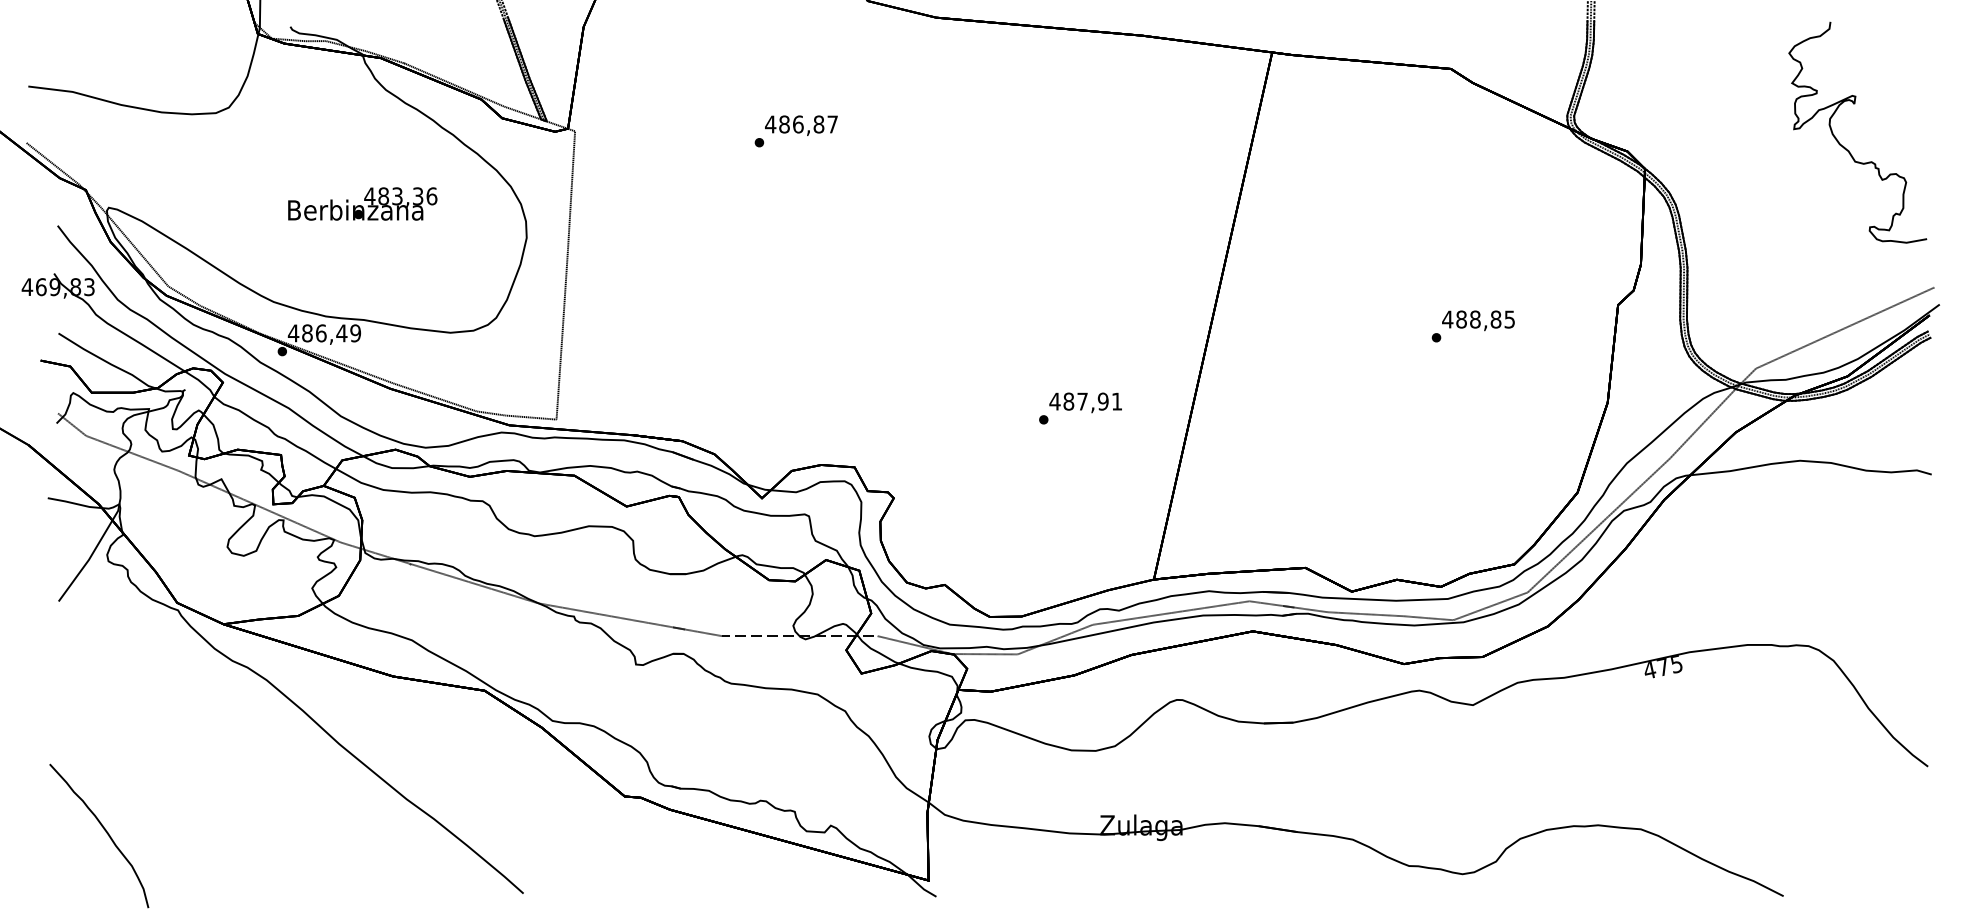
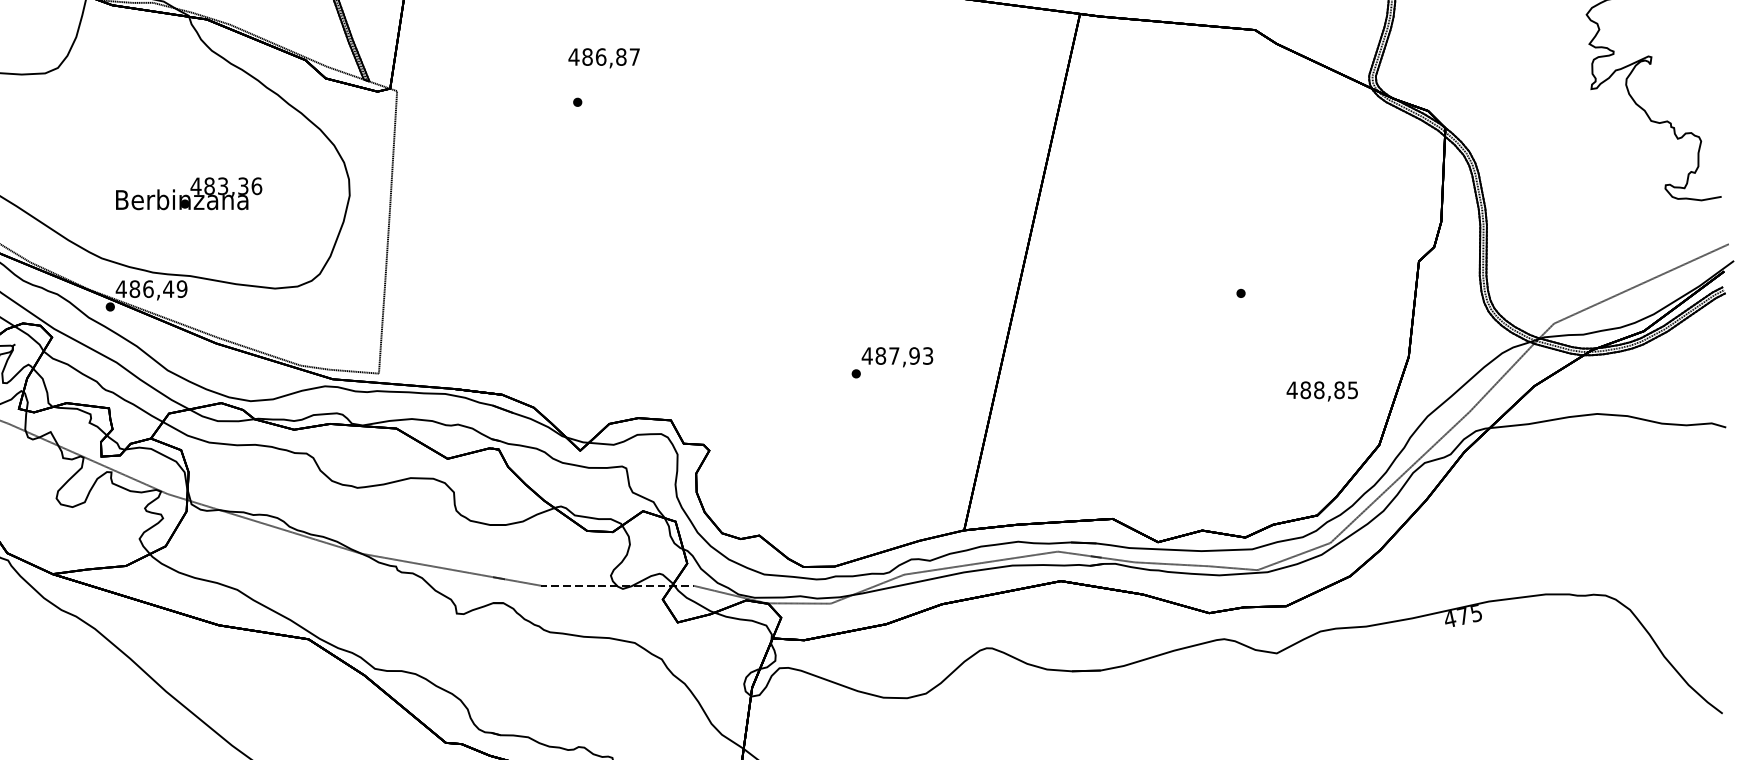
text: (801, 125) -> (604, 58), moved
text: (362, 203) -> (188, 193), moved
text: (1478, 320) -> (1322, 391), moved
text: (1117, 401) -> (928, 355), 487,91 -> 487,93

